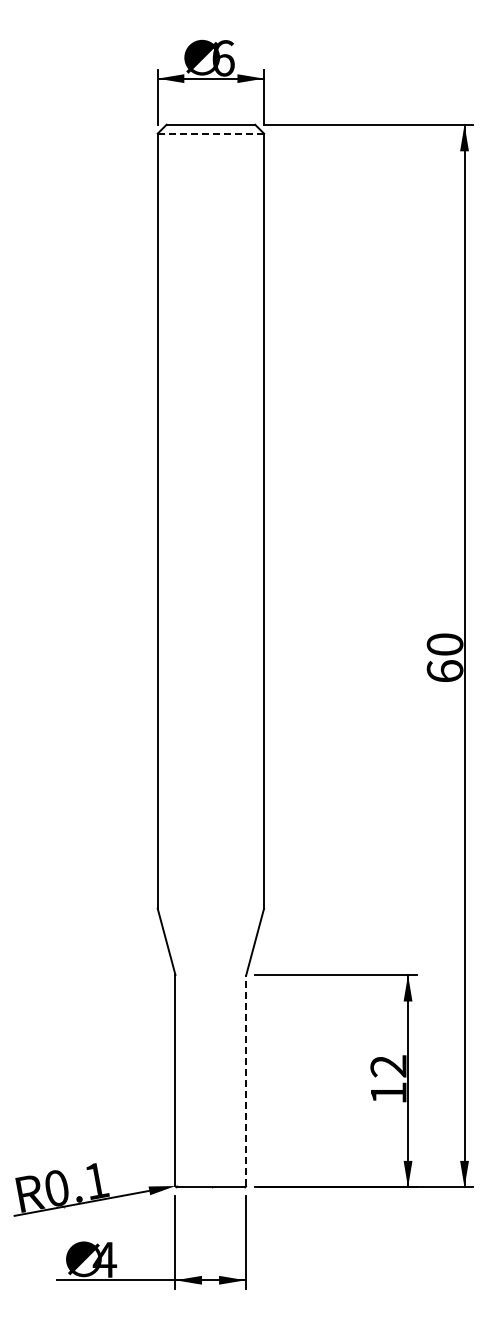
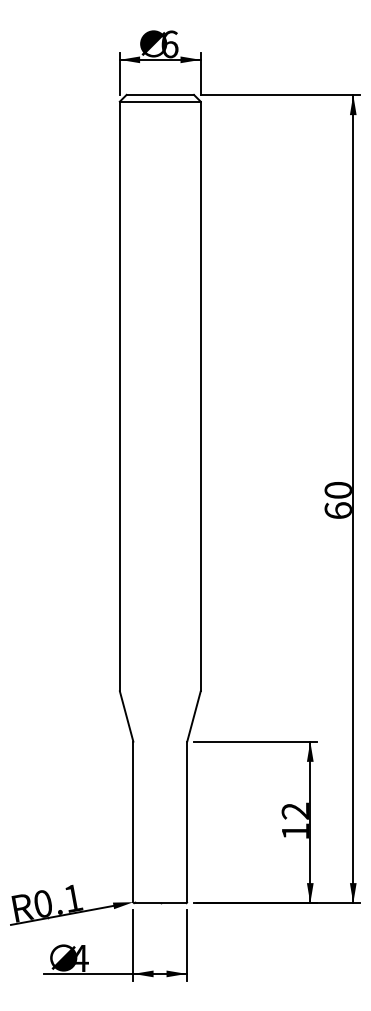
line: (211, 133) -> (160, 101), dashed -> solid
line: (246, 1079) -> (187, 821), dashed -> solid

